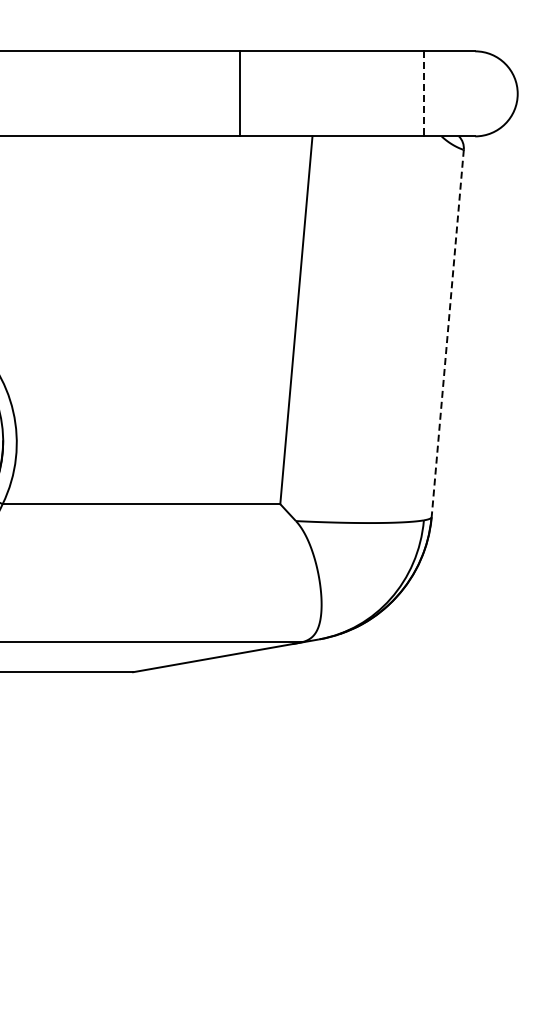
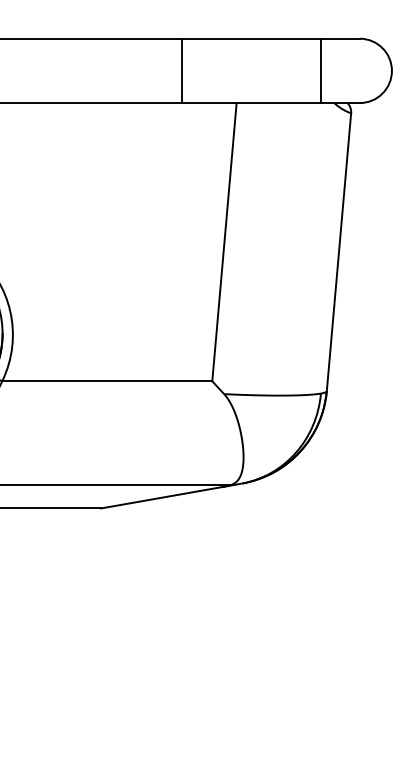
line: (424, 93) -> (321, 70), dashed -> solid
line: (447, 333) -> (338, 252), dashed -> solid

